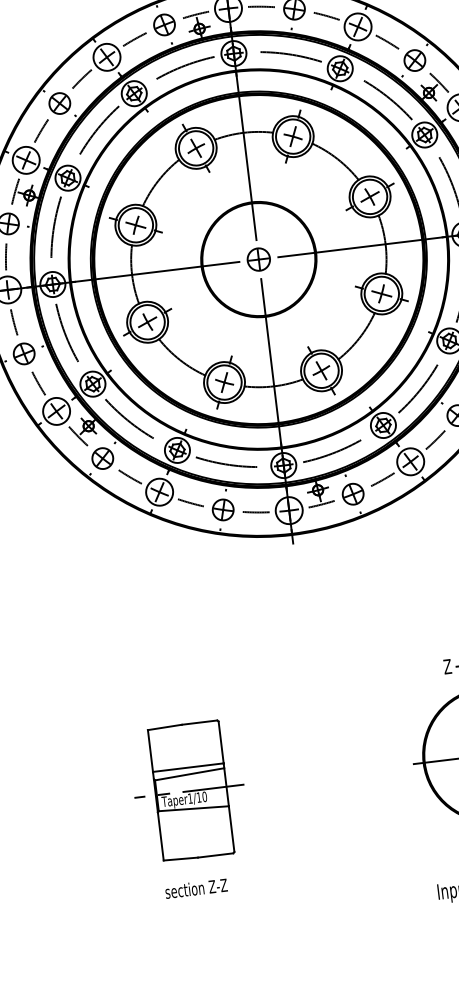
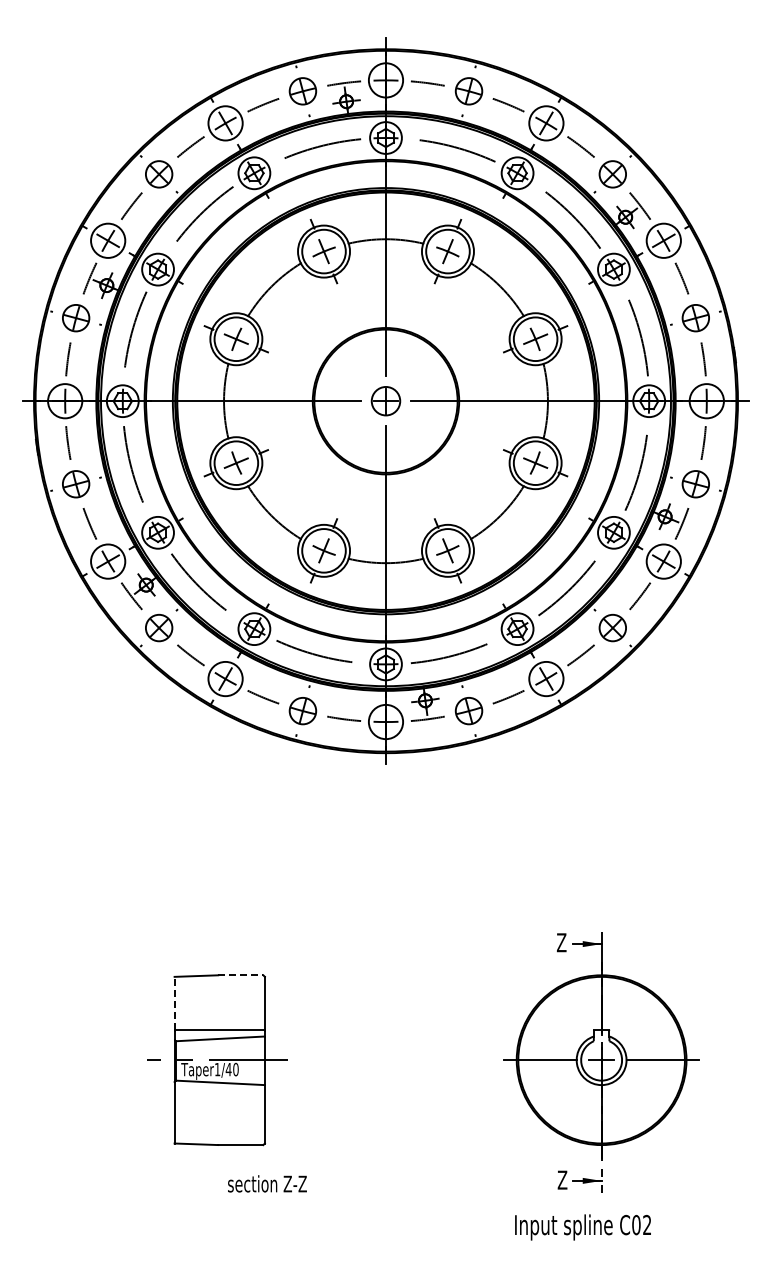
line: (199, 722) -> (240, 975), solid -> dashed
line: (150, 750) -> (174, 1003), solid -> dashed
text: (198, 797) -> (228, 1069), Taper1/10 -> Taper1/40
text: (196, 888) -> (267, 1183), moved

